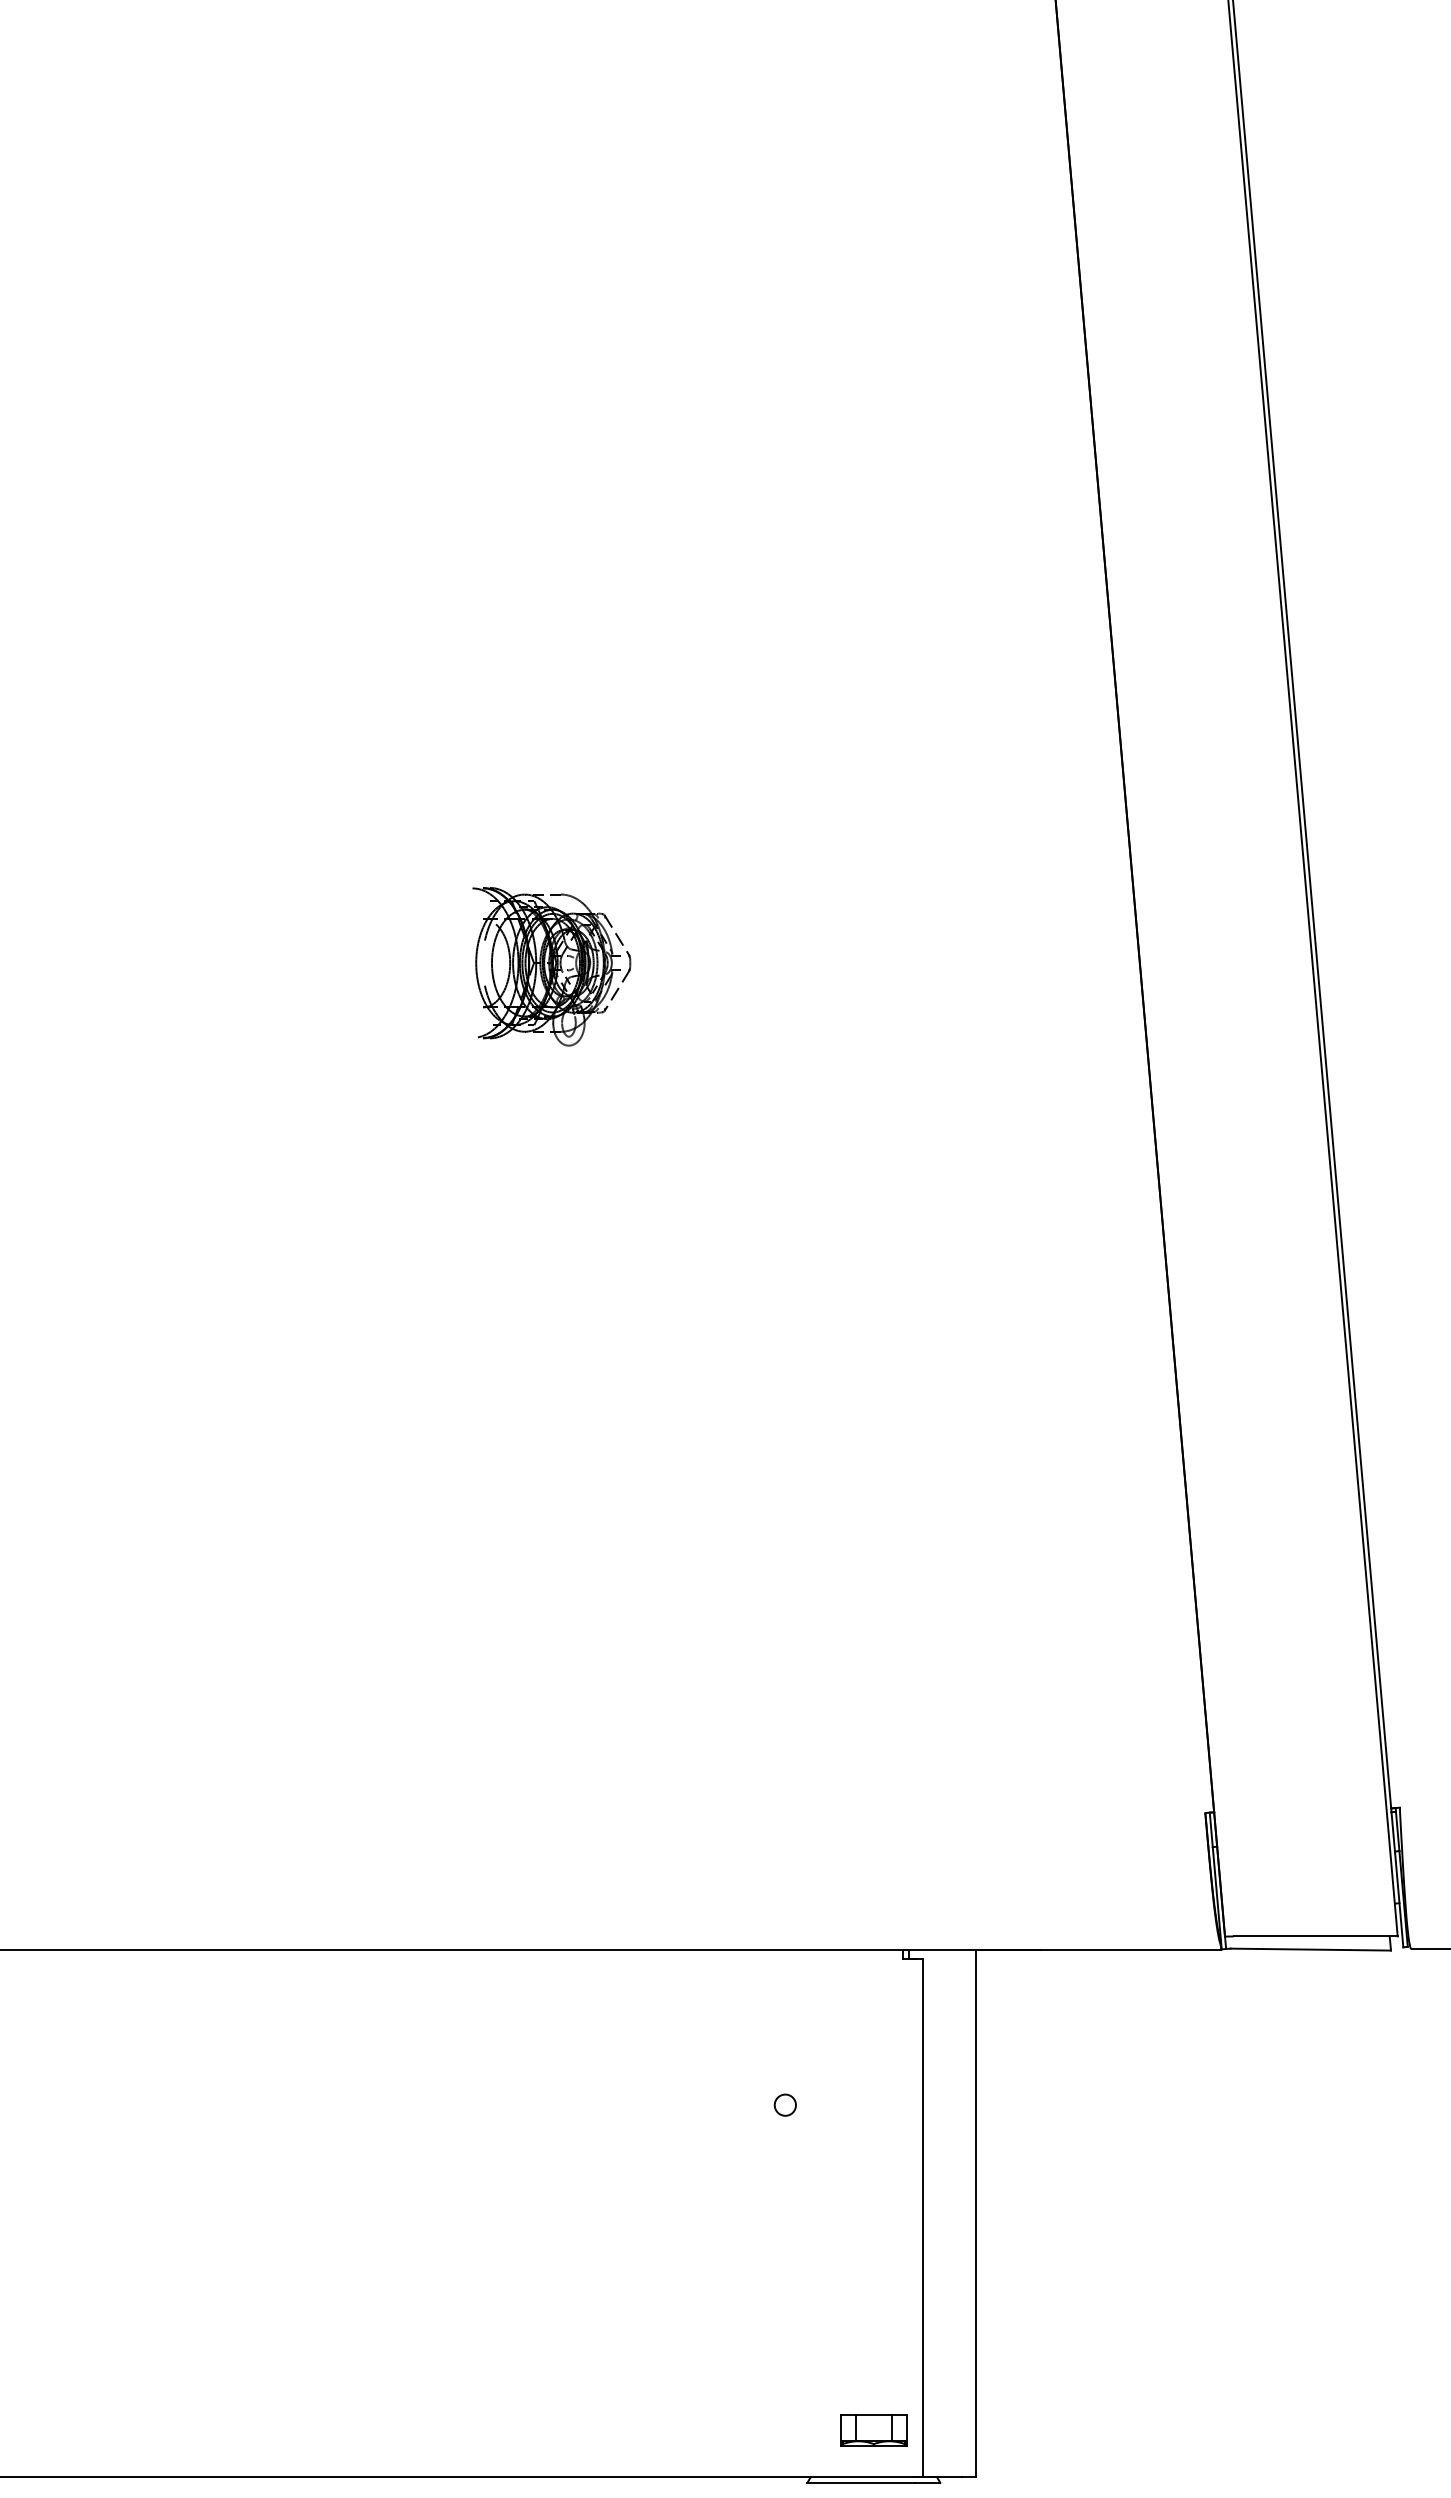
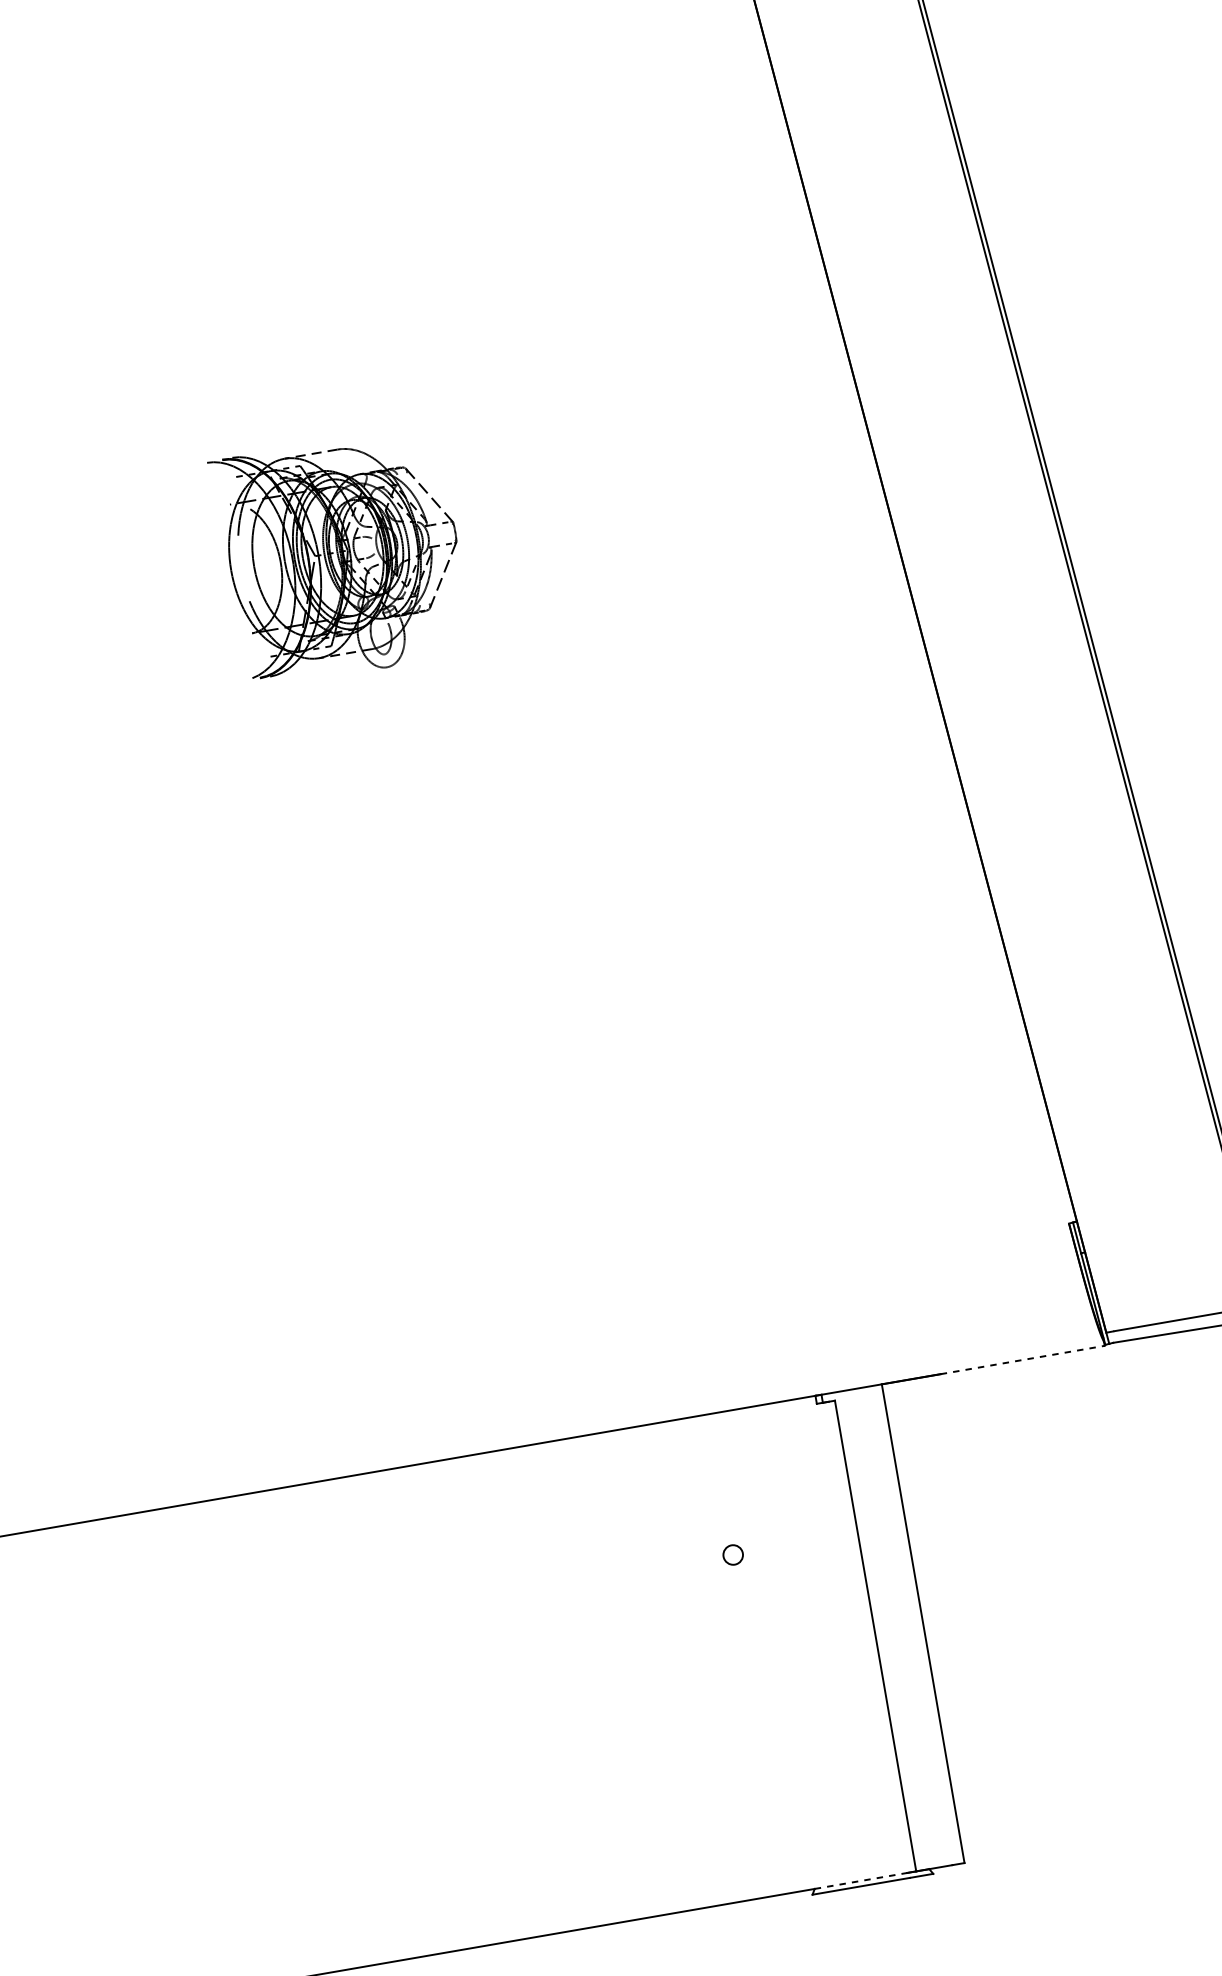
part: (551, 966) -> (341, 556), size x1.6
line: (1131, 1950) -> (1023, 1360), solid -> dashed
part: (873, 2430) -> (864, 1836), removed
line: (861, 2477) -> (860, 1881), solid -> dashed

